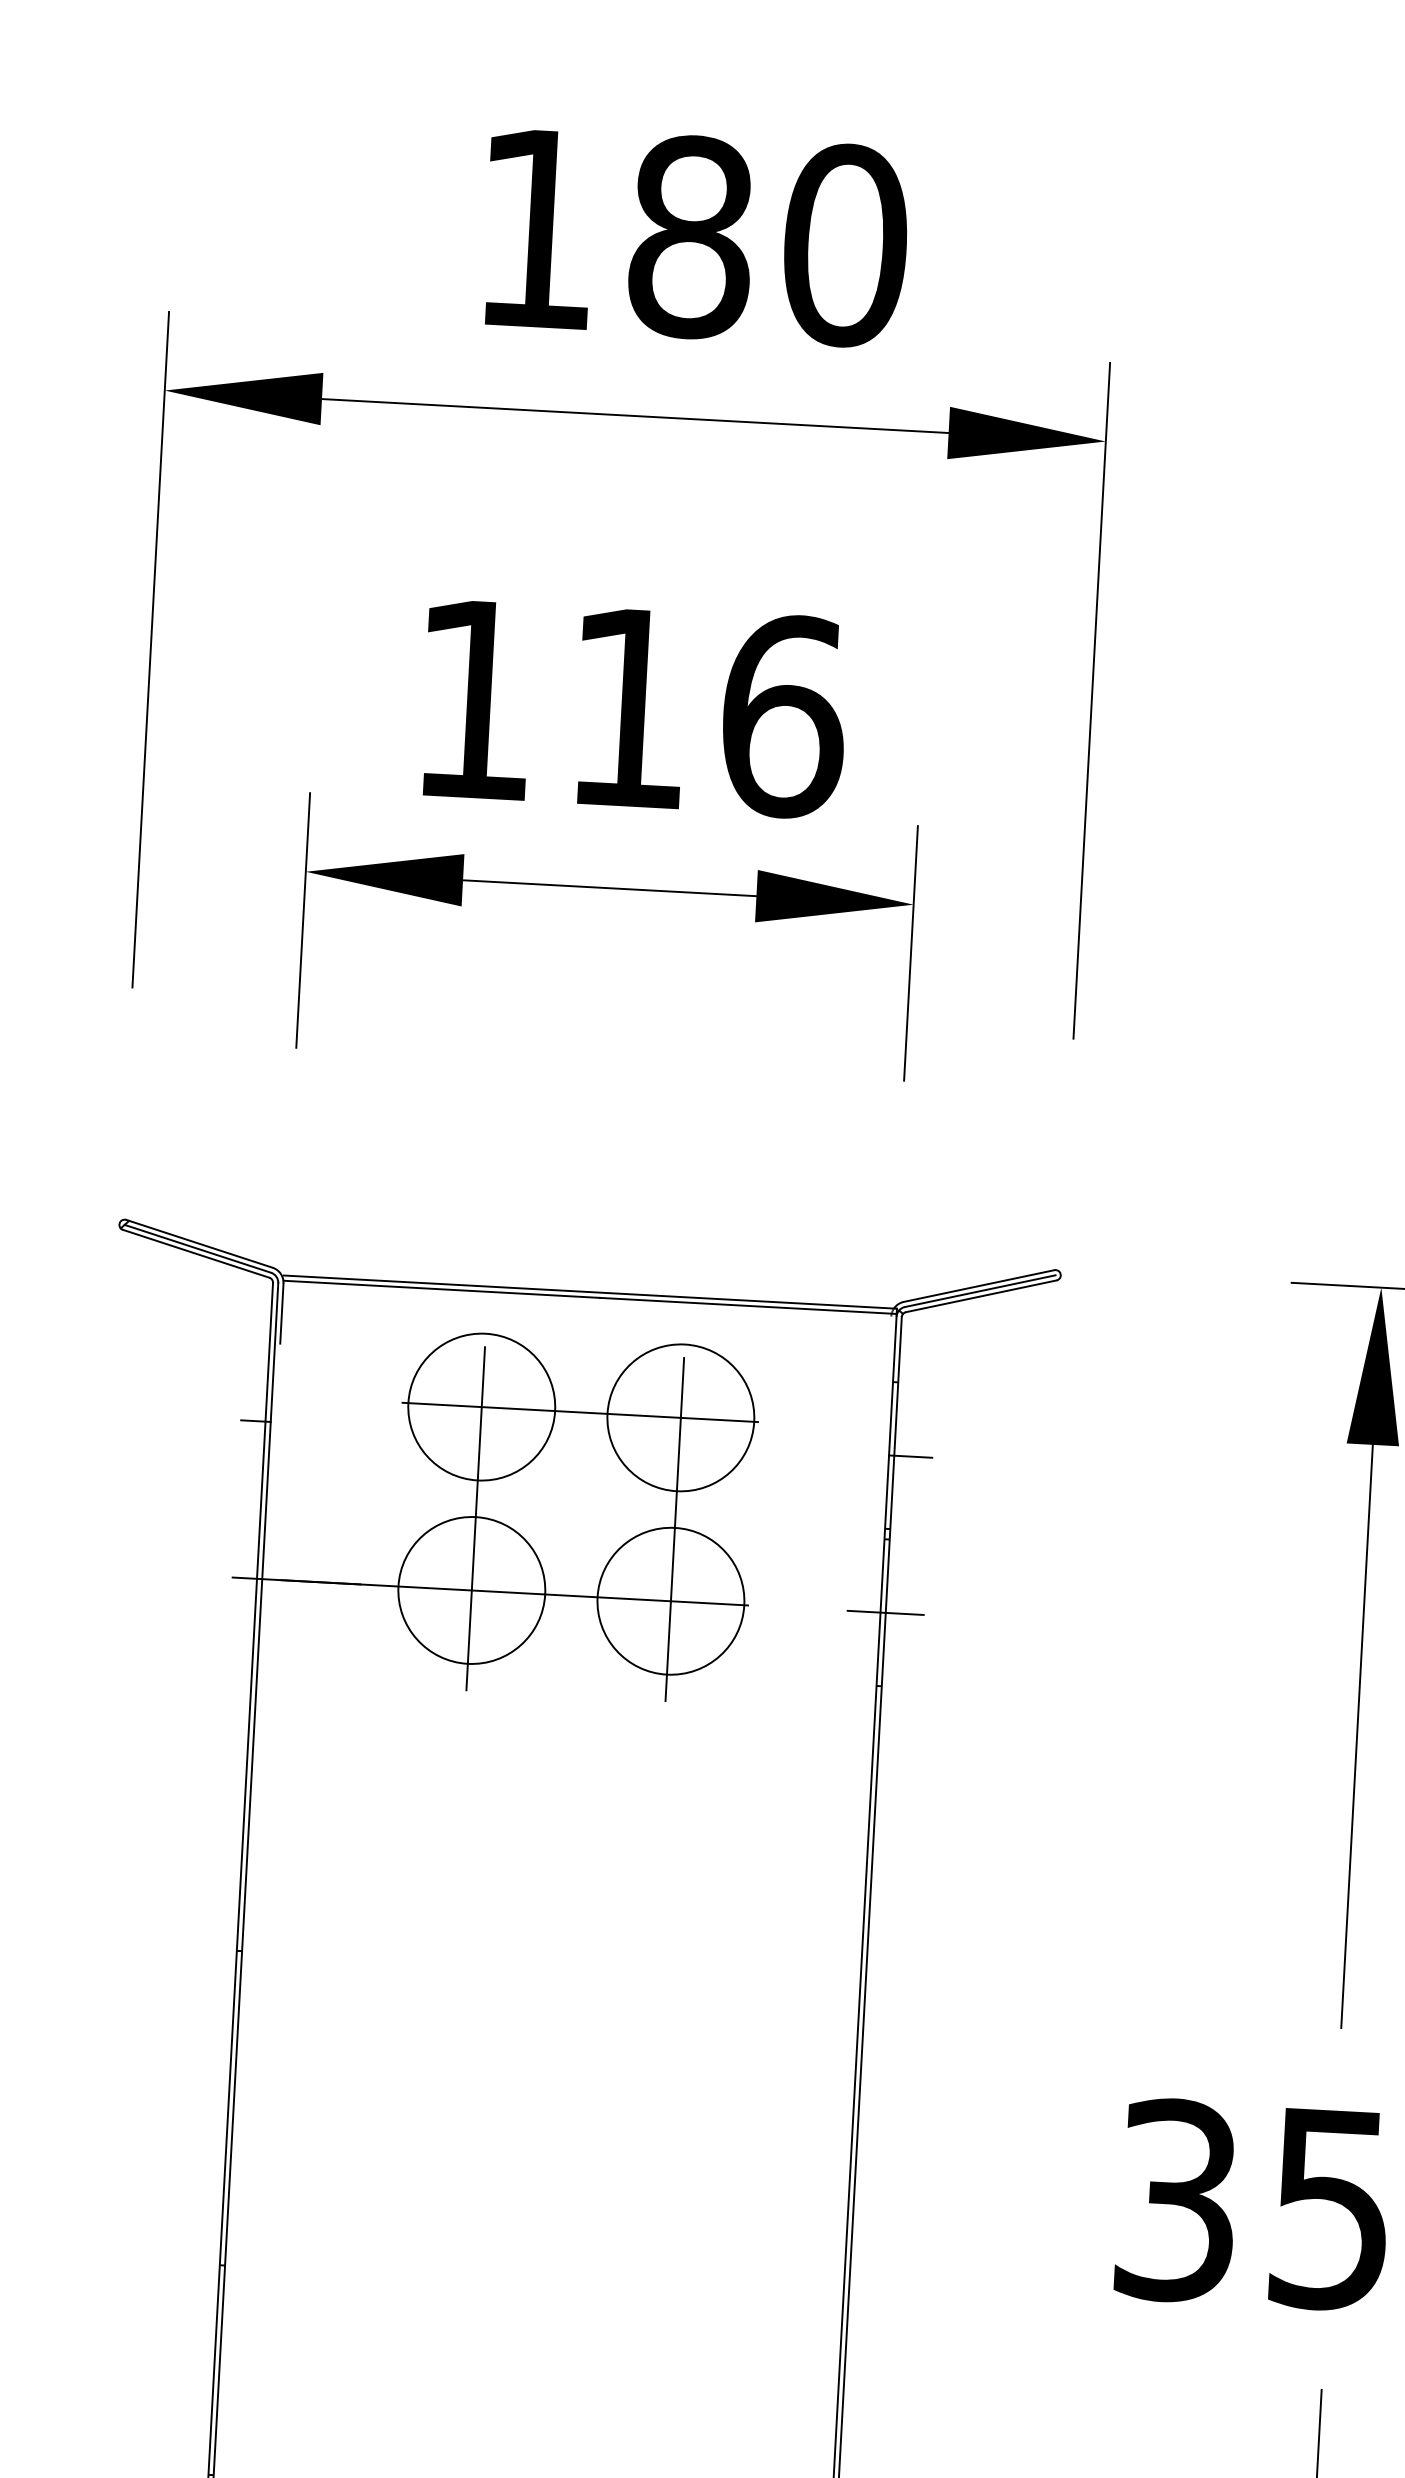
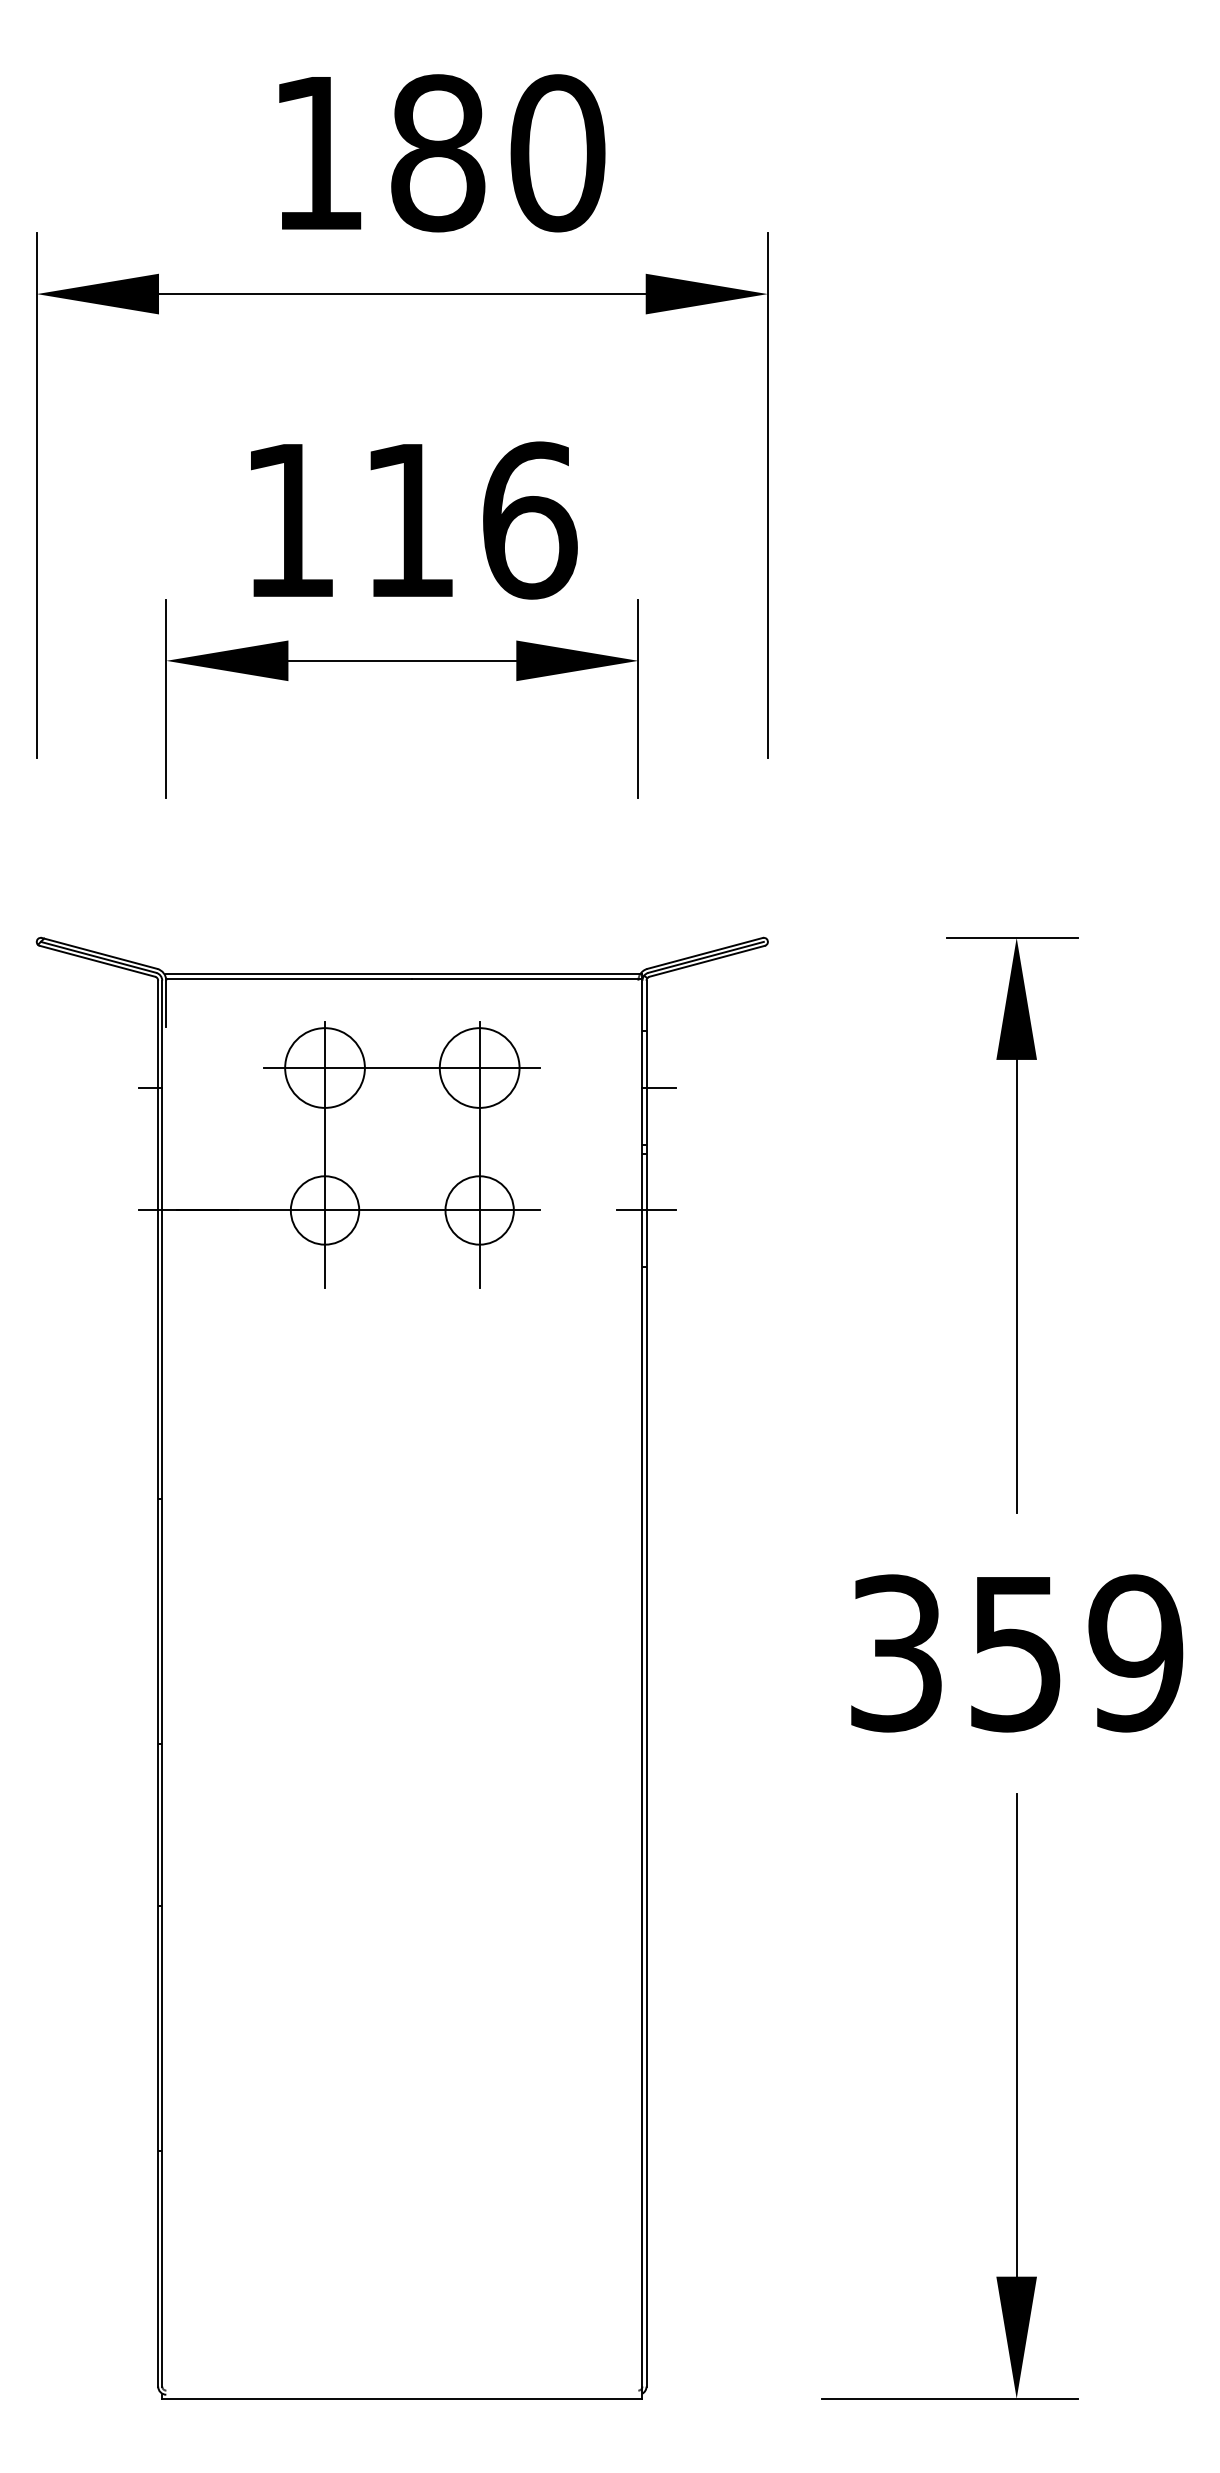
circle: (482, 1407) -> (325, 1068), size x0.7
circle: (680, 1418) -> (479, 1068), size x0.7
circle: (472, 1590) -> (325, 1210), size x0.6
circle: (670, 1601) -> (479, 1210), size x0.6

